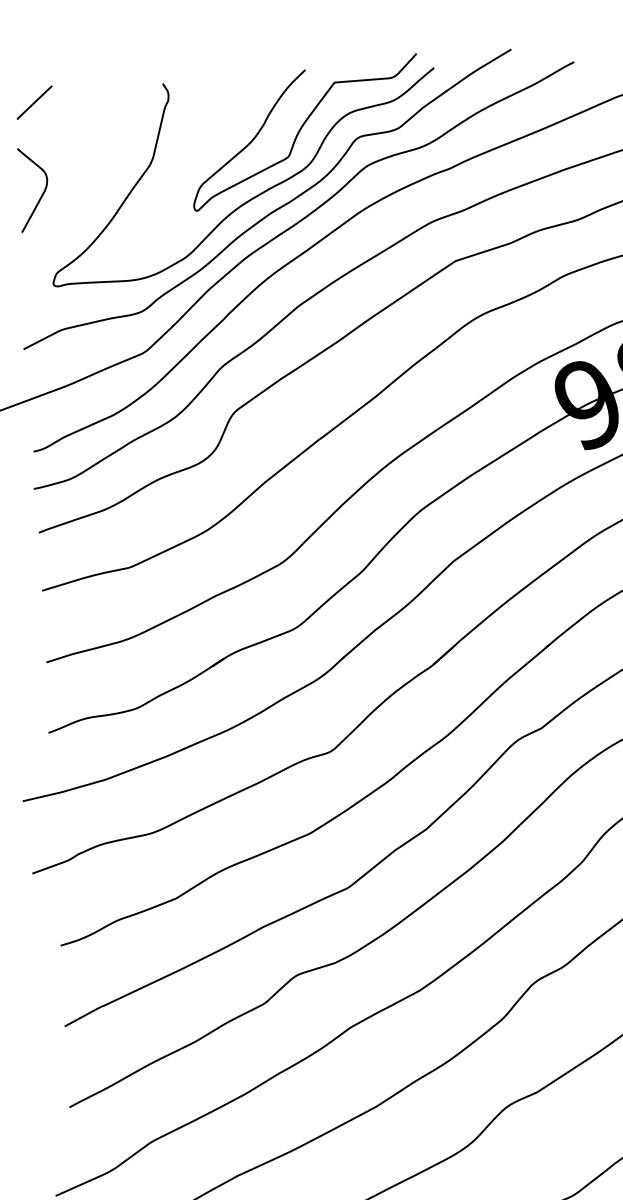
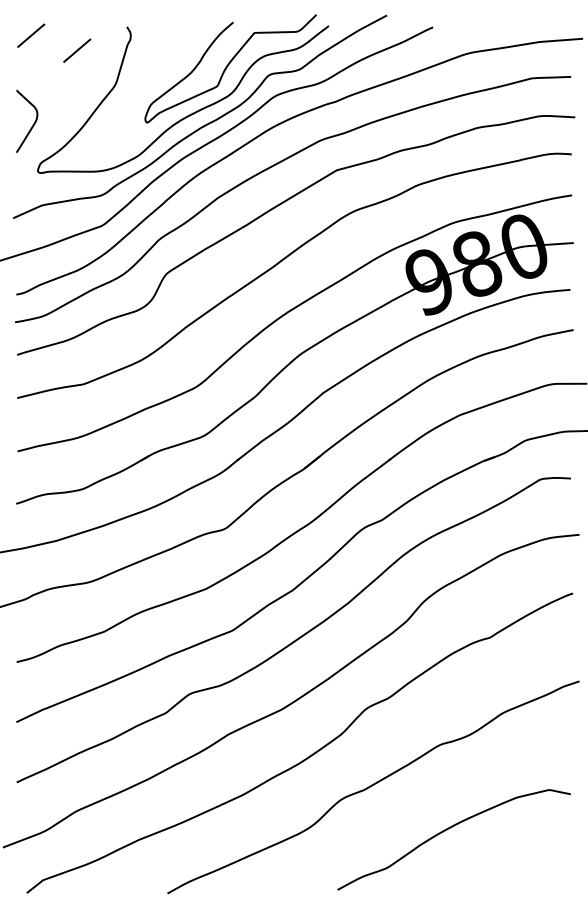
line: (97, 119) -> (77, 50), added
curve: (42, 192) -> (33, 123), moved

